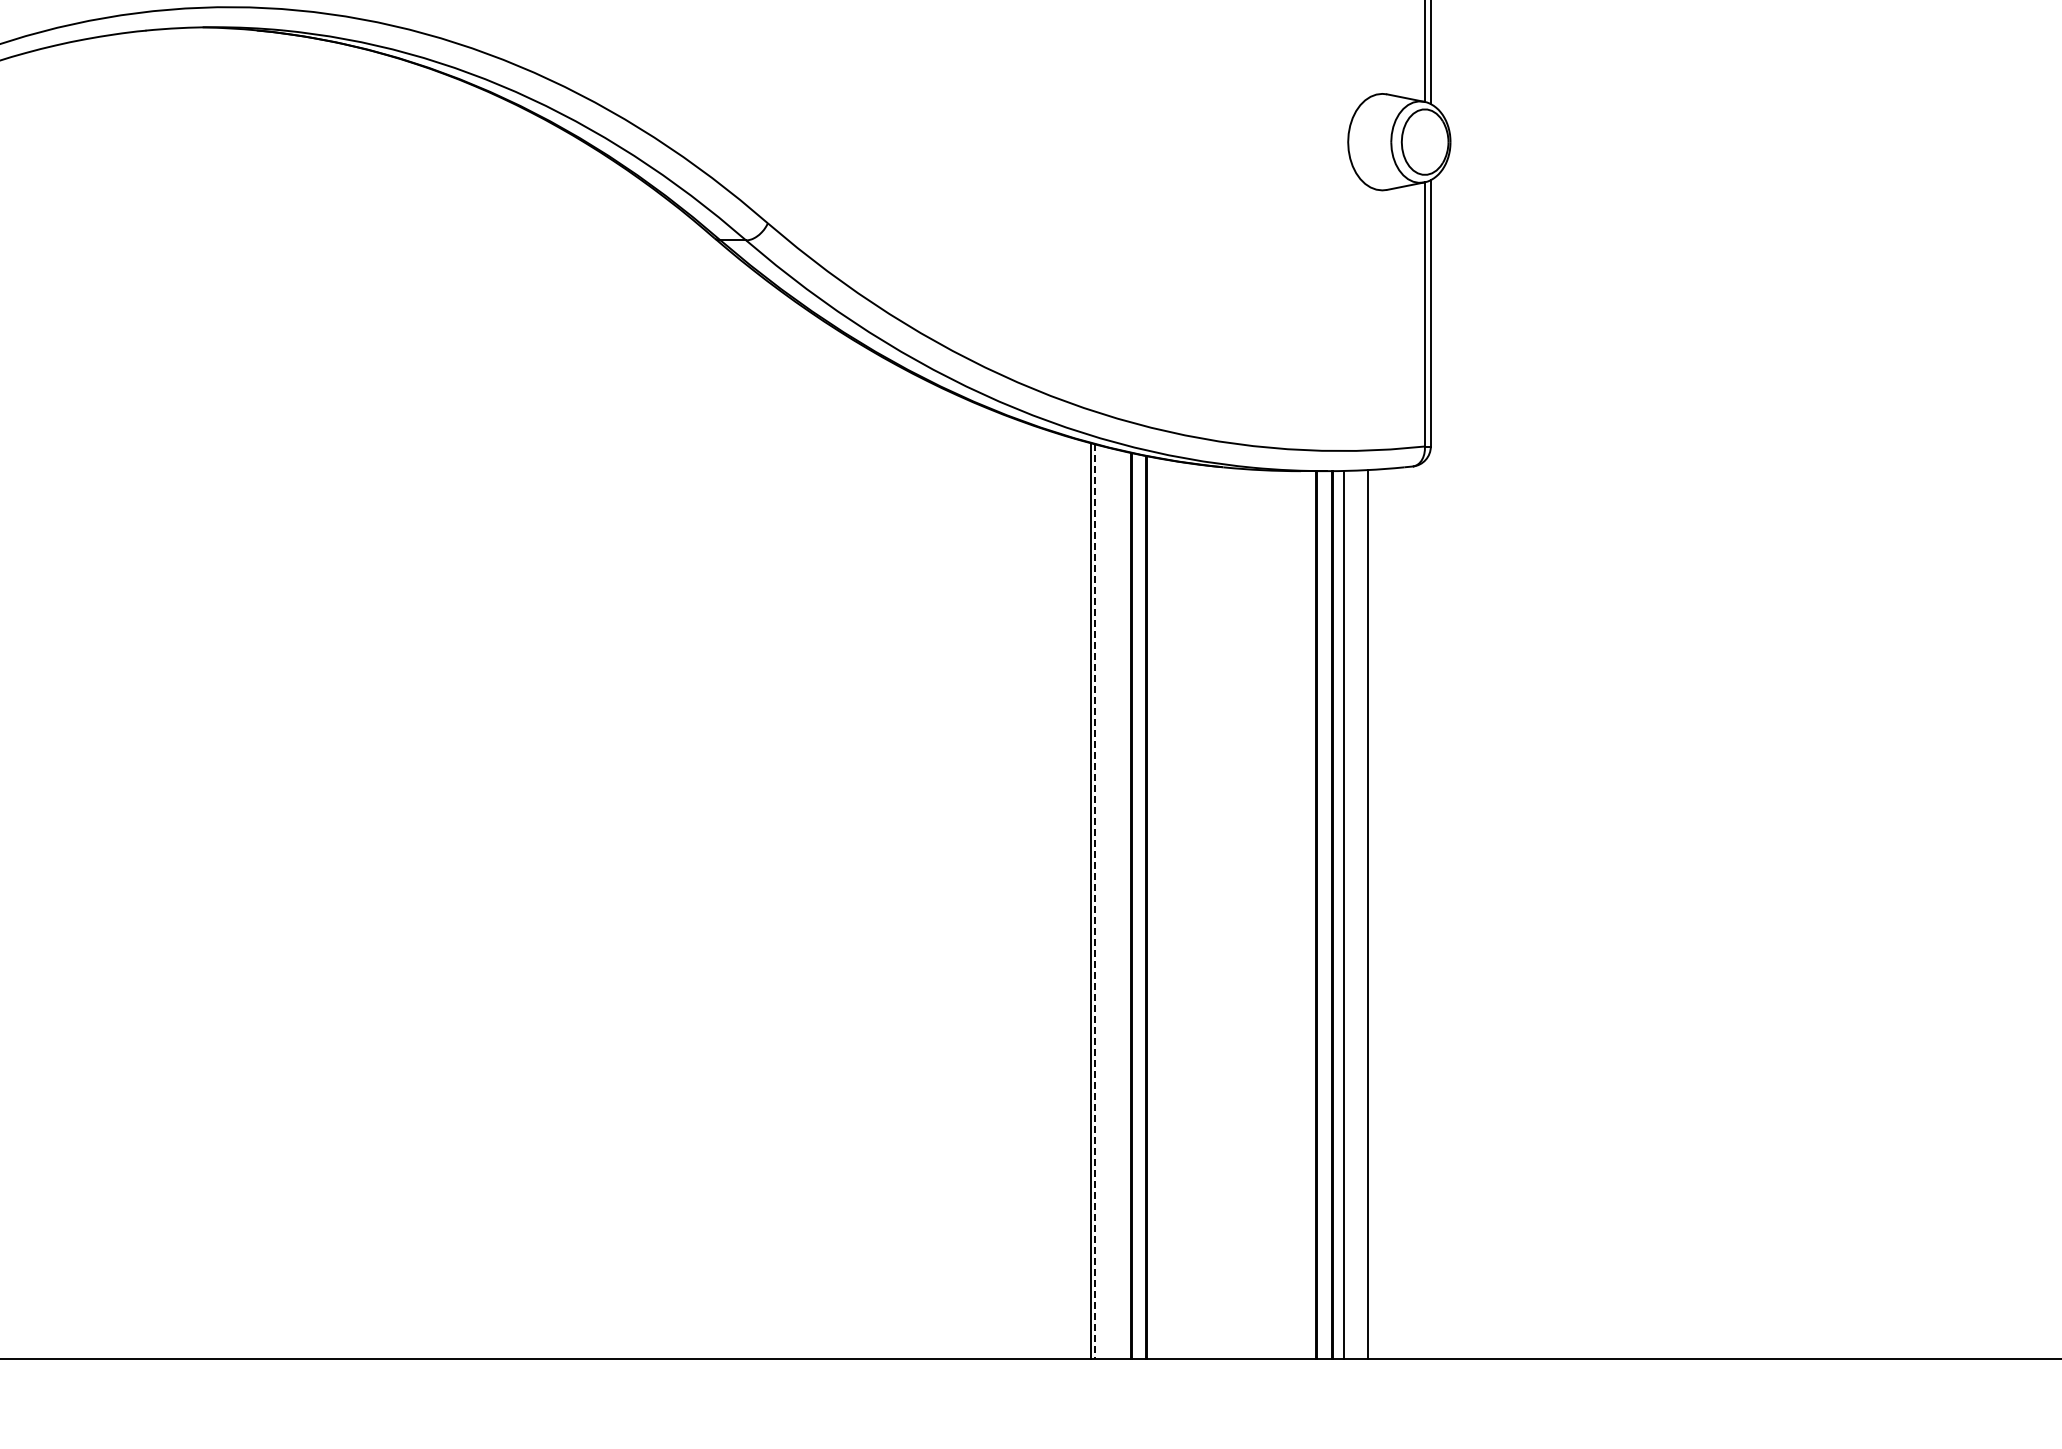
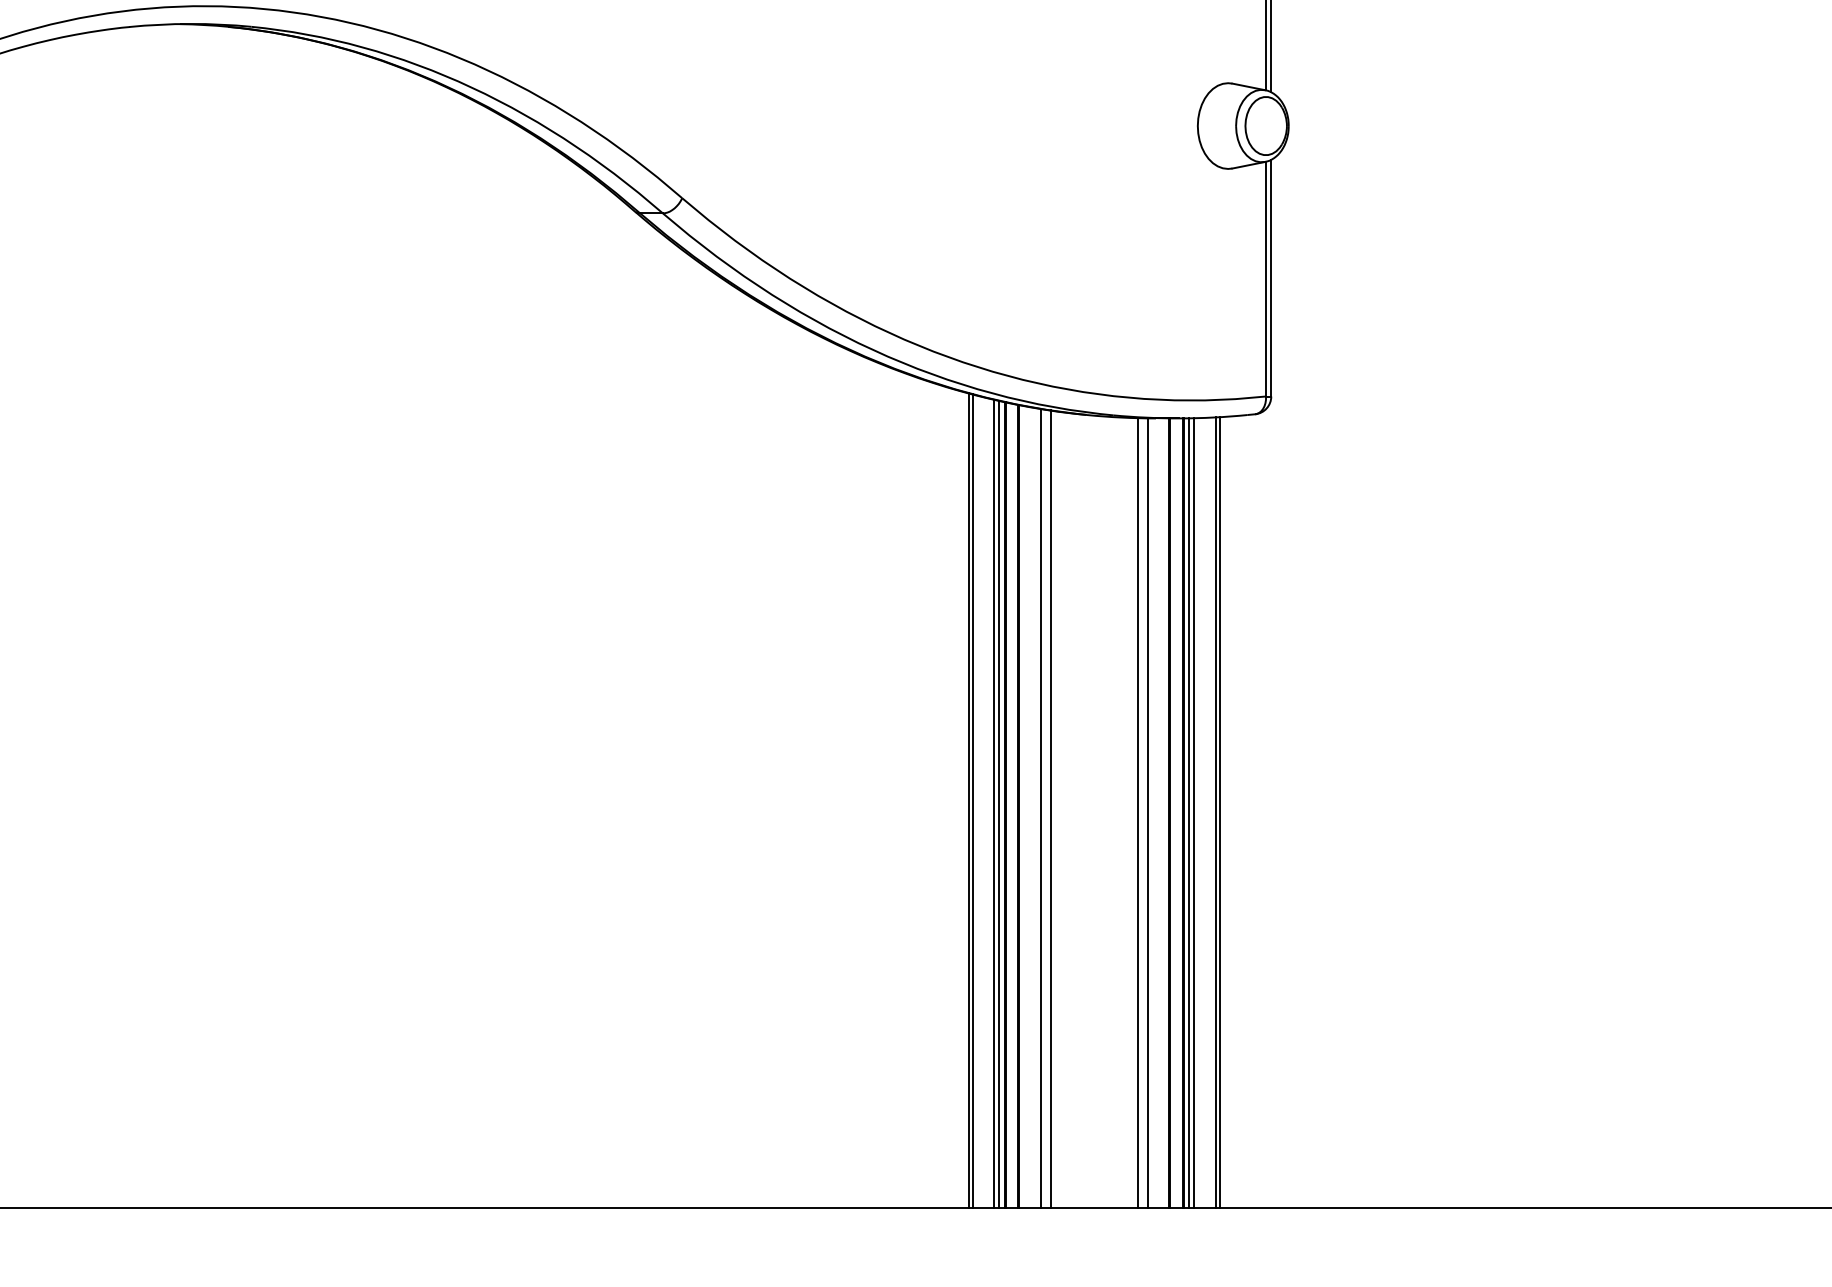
line: (1095, 901) -> (973, 800), dashed -> solid
line: (1119, 904) -> (994, 803), added
line: (1124, 905) -> (999, 804), added
line: (1171, 909) -> (1040, 807), added
line: (1182, 910) -> (1050, 808), added
line: (1280, 914) -> (1137, 812), added
line: (1372, 914) -> (1219, 812), added
line: (1292, 915) -> (1148, 813), added
line: (1338, 915) -> (1189, 813), added

